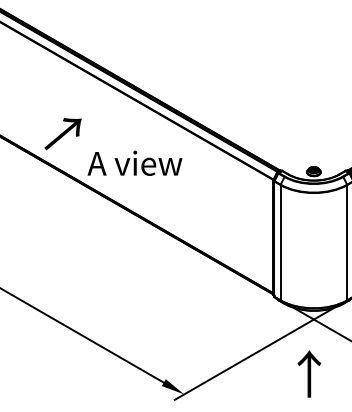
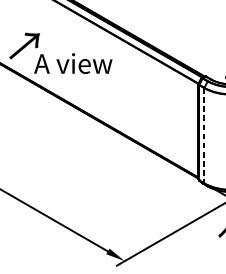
text: (134, 162) -> (72, 62), moved
line: (280, 242) -> (204, 135), solid -> dashed

